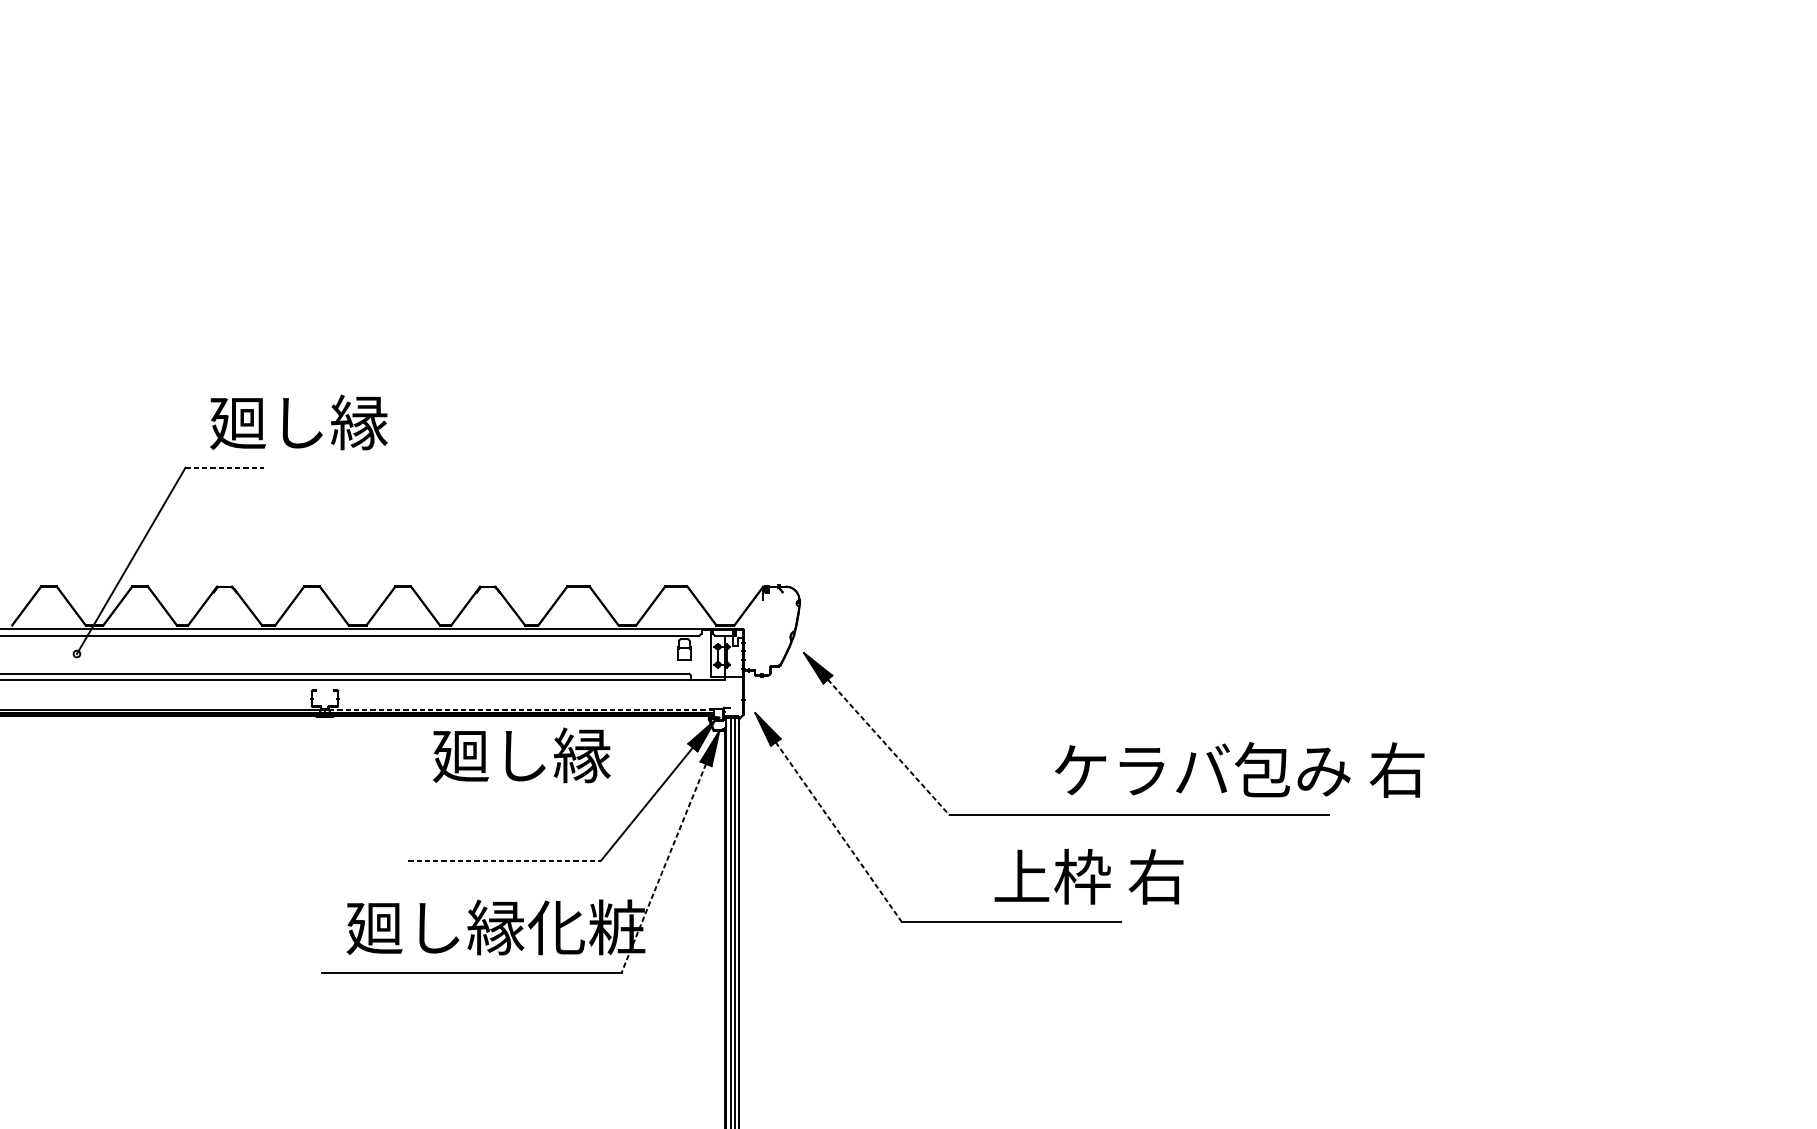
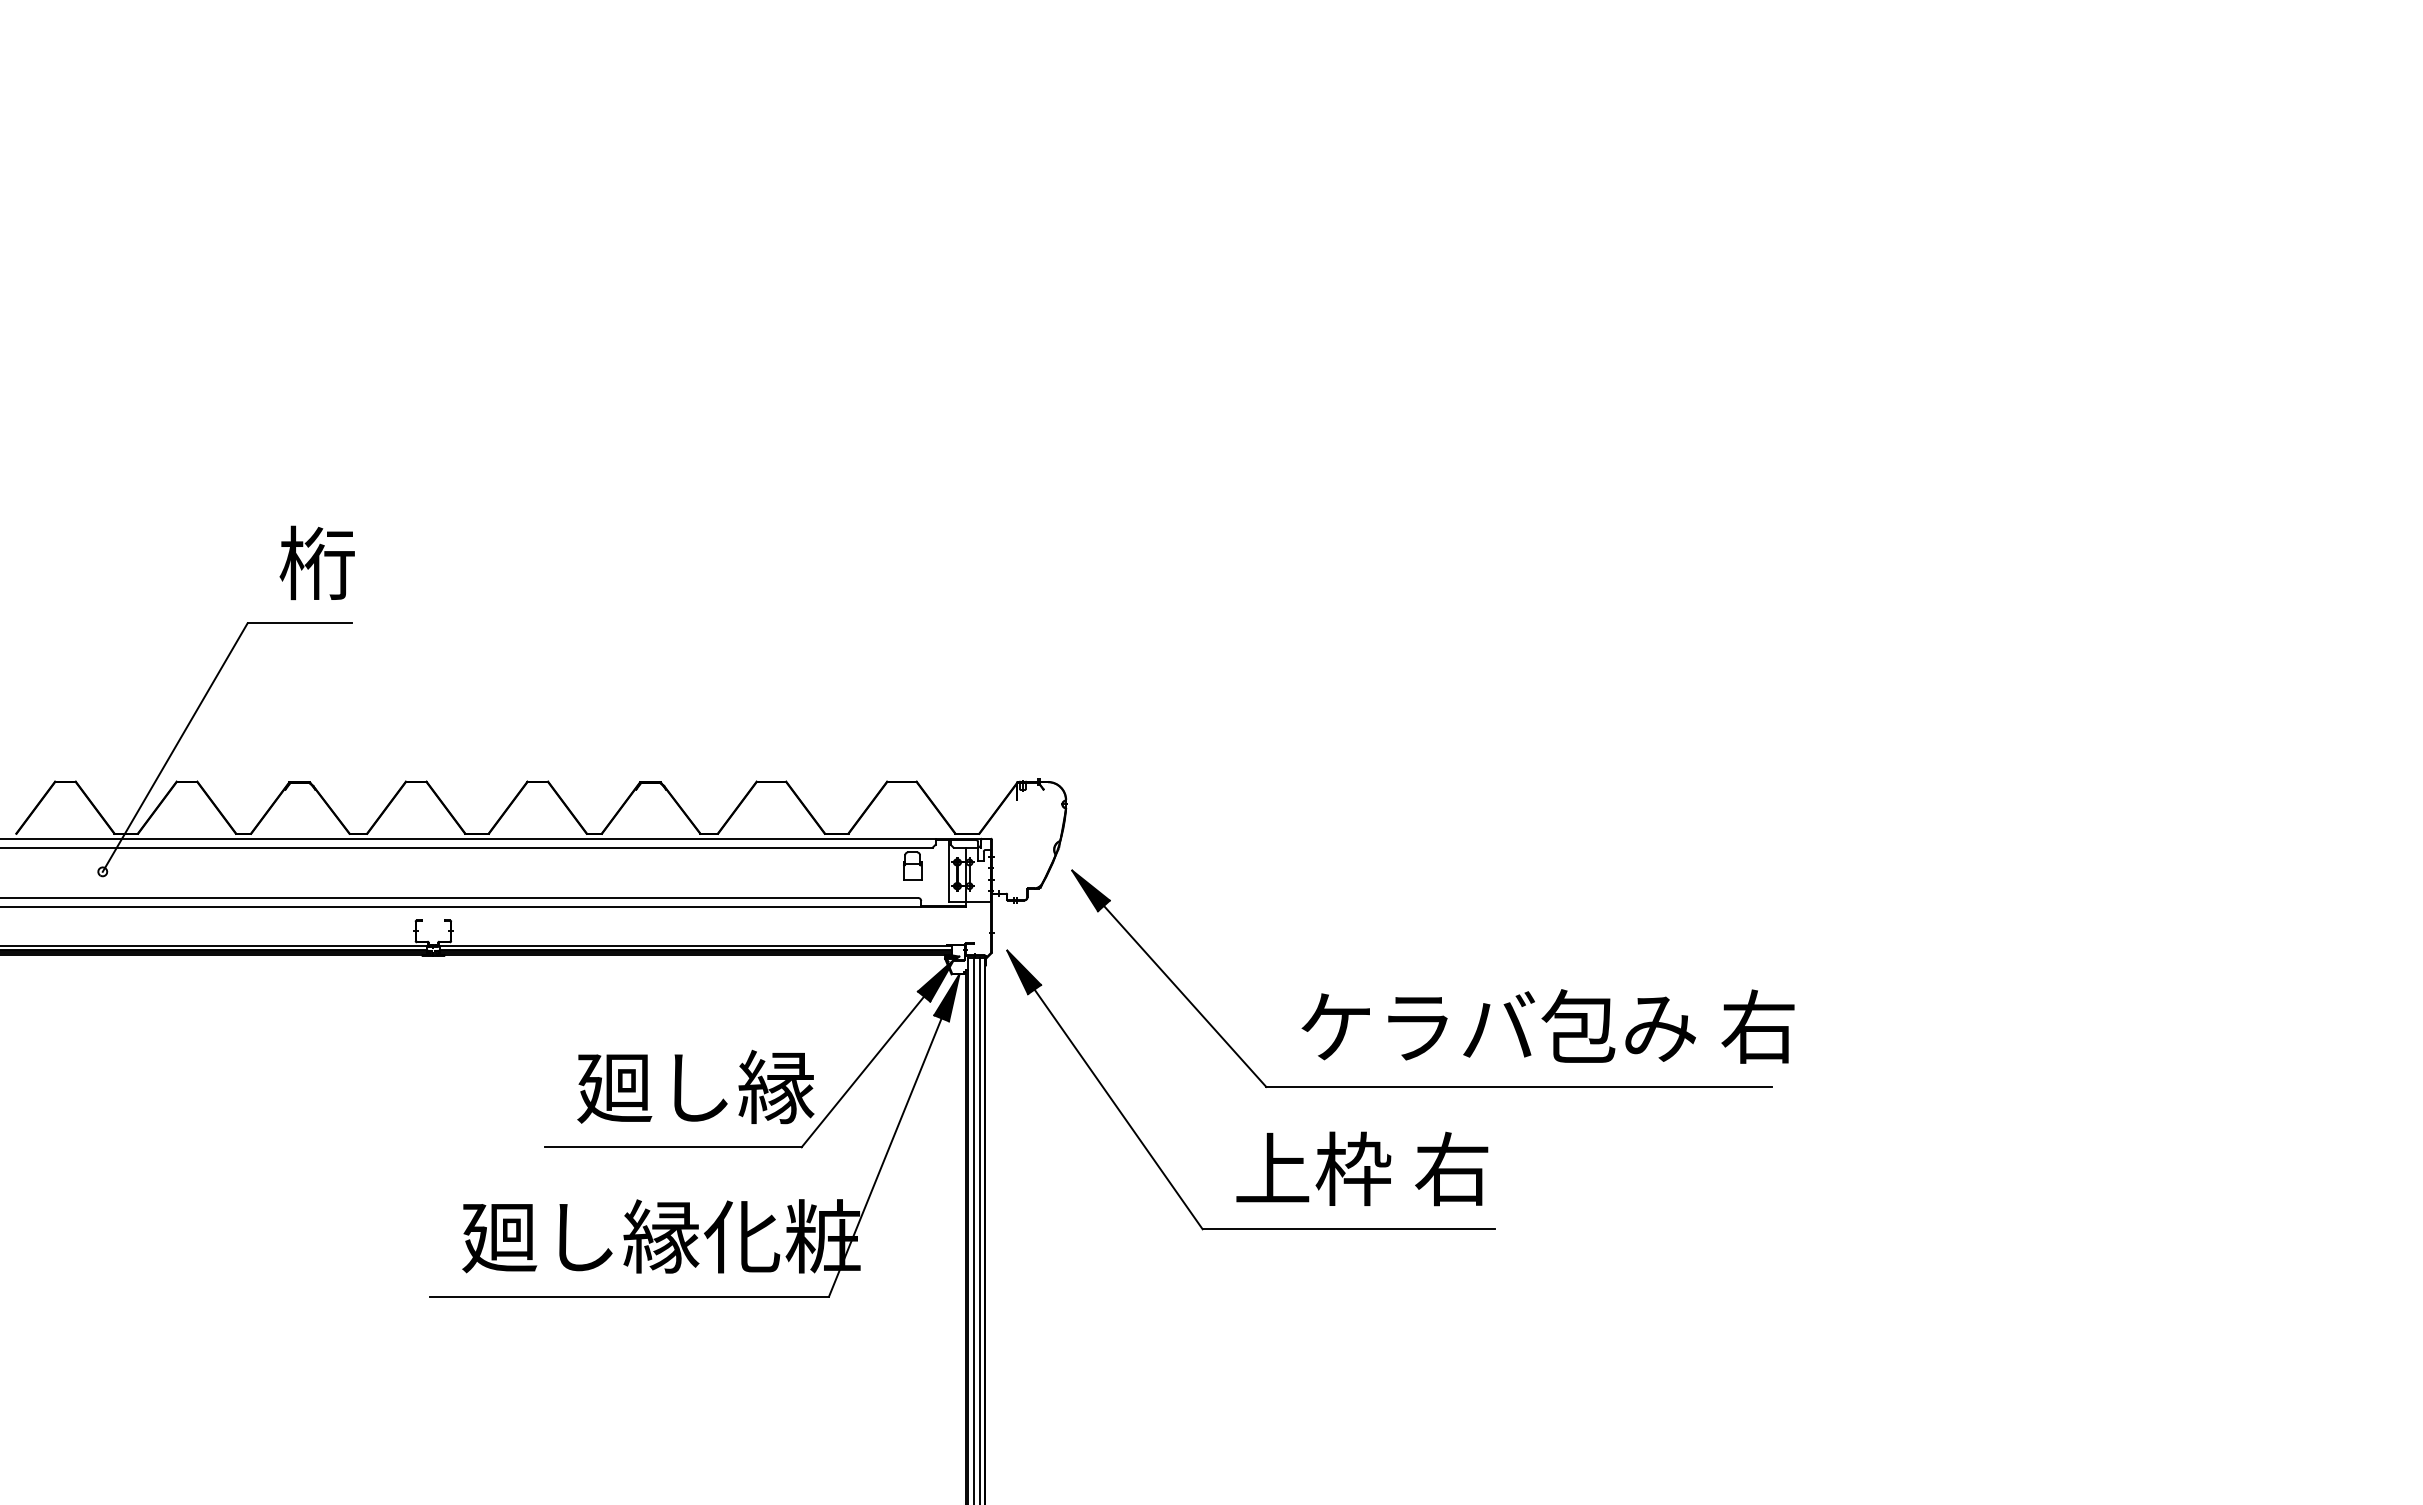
text: (298, 422) -> (398, 562), 廻し縁 -> 桁
line: (225, 467) -> (300, 623), dashed -> solid
line: (521, 709) -> (695, 945), dashed -> solid
line: (889, 747) -> (1185, 996), dashed -> solid
text: (521, 755) -> (695, 1086), moved
text: (1239, 770) -> (1547, 1026), moved
line: (838, 832) -> (1118, 1109), dashed -> solid
line: (505, 860) -> (673, 1147), dashed -> solid
line: (664, 869) -> (885, 1158), dashed -> solid
text: (1089, 876) -> (1362, 1168), moved

